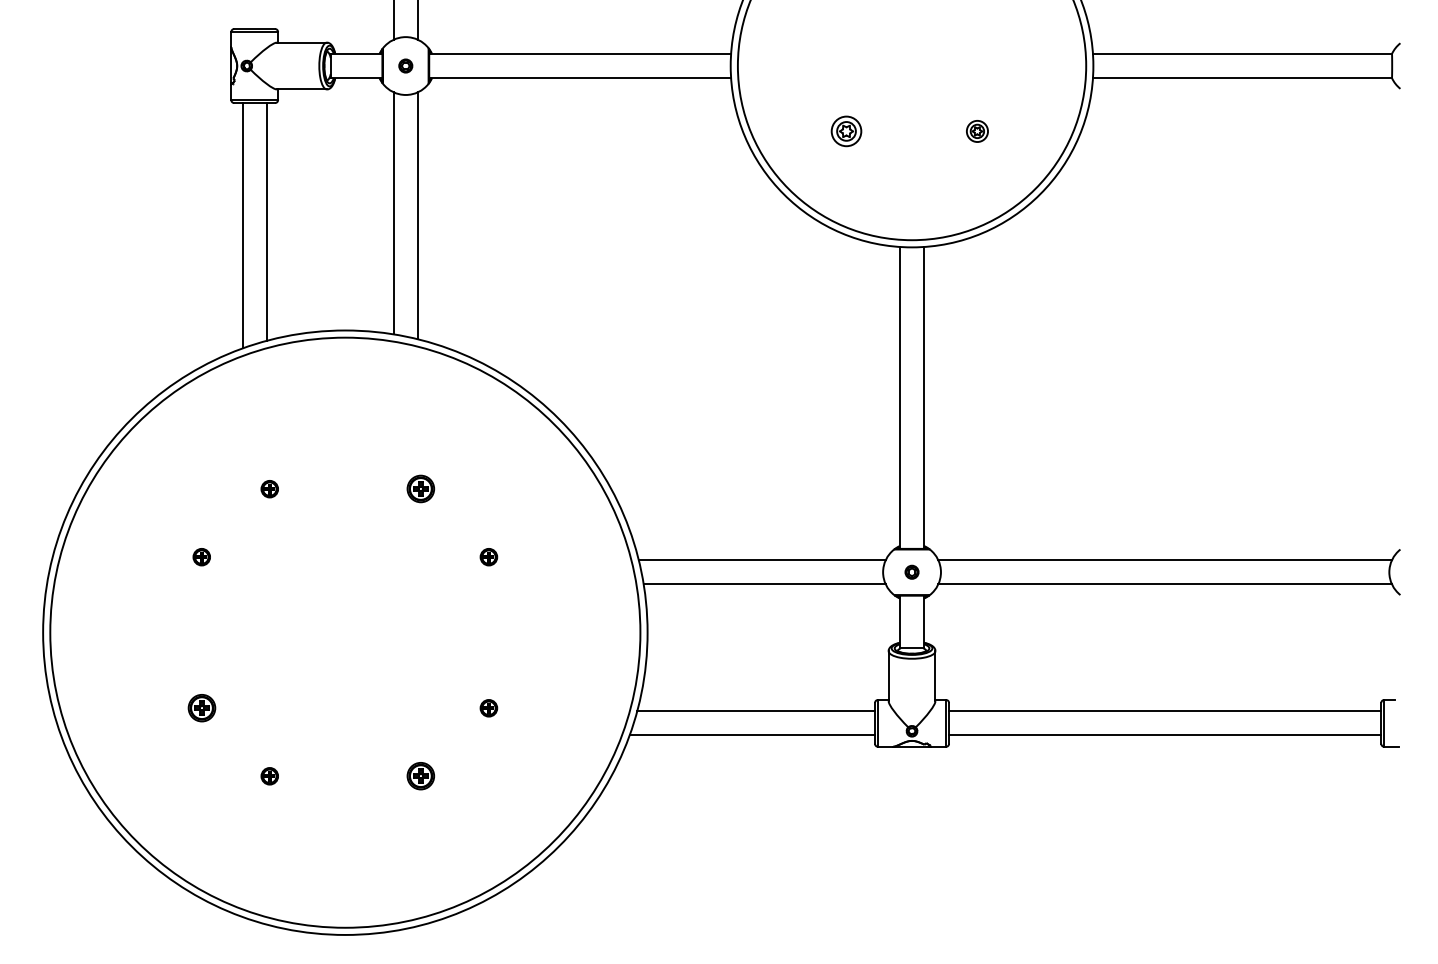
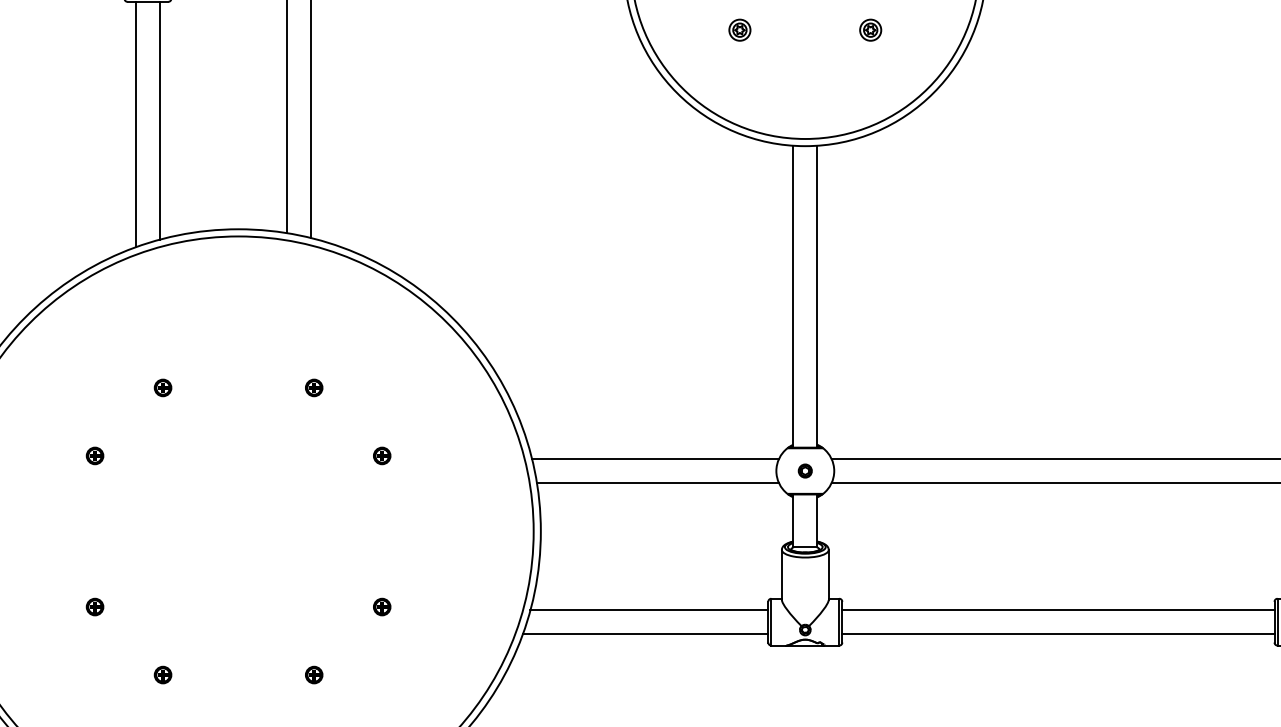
part: (846, 131) -> (739, 30), size x0.71
part: (420, 489) -> (313, 388), size x0.62
part: (201, 708) -> (94, 607), size x0.62
part: (420, 776) -> (313, 675), size x0.62

